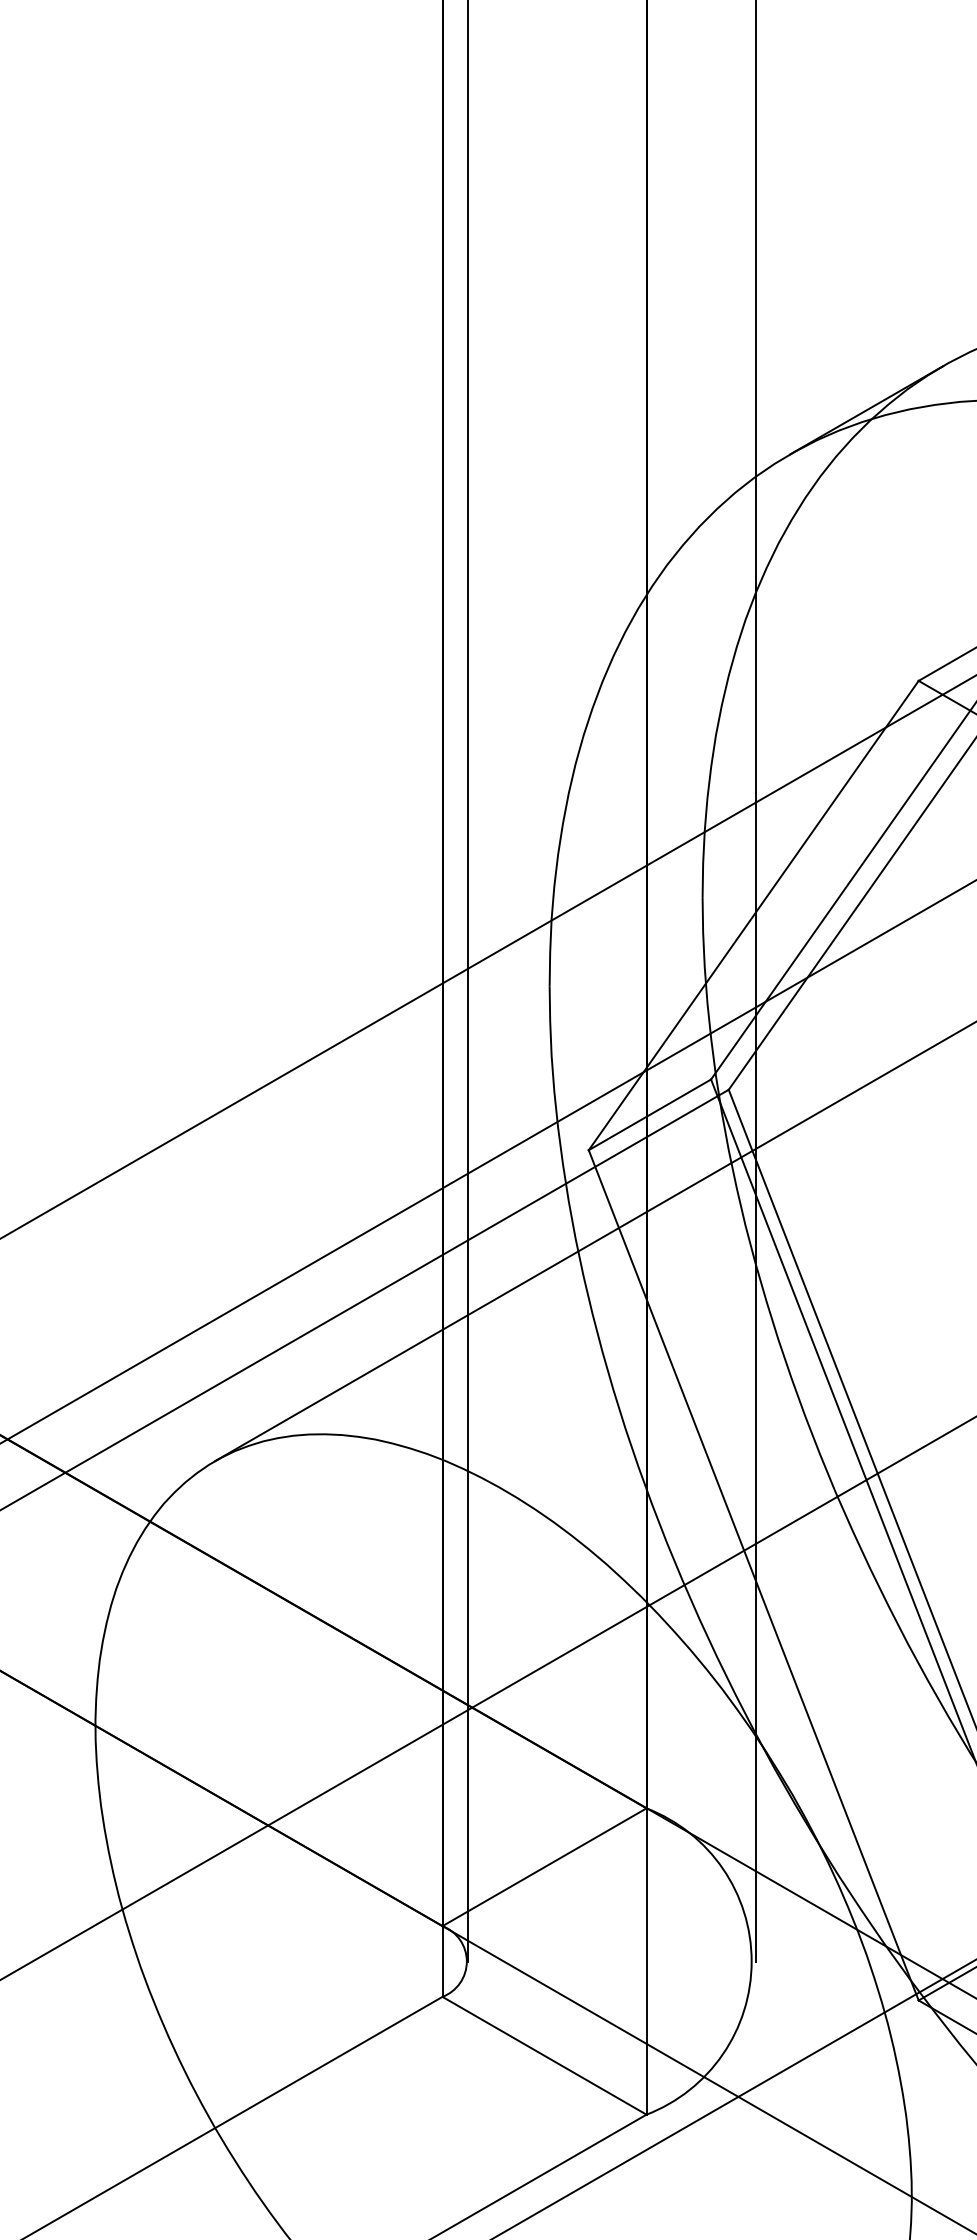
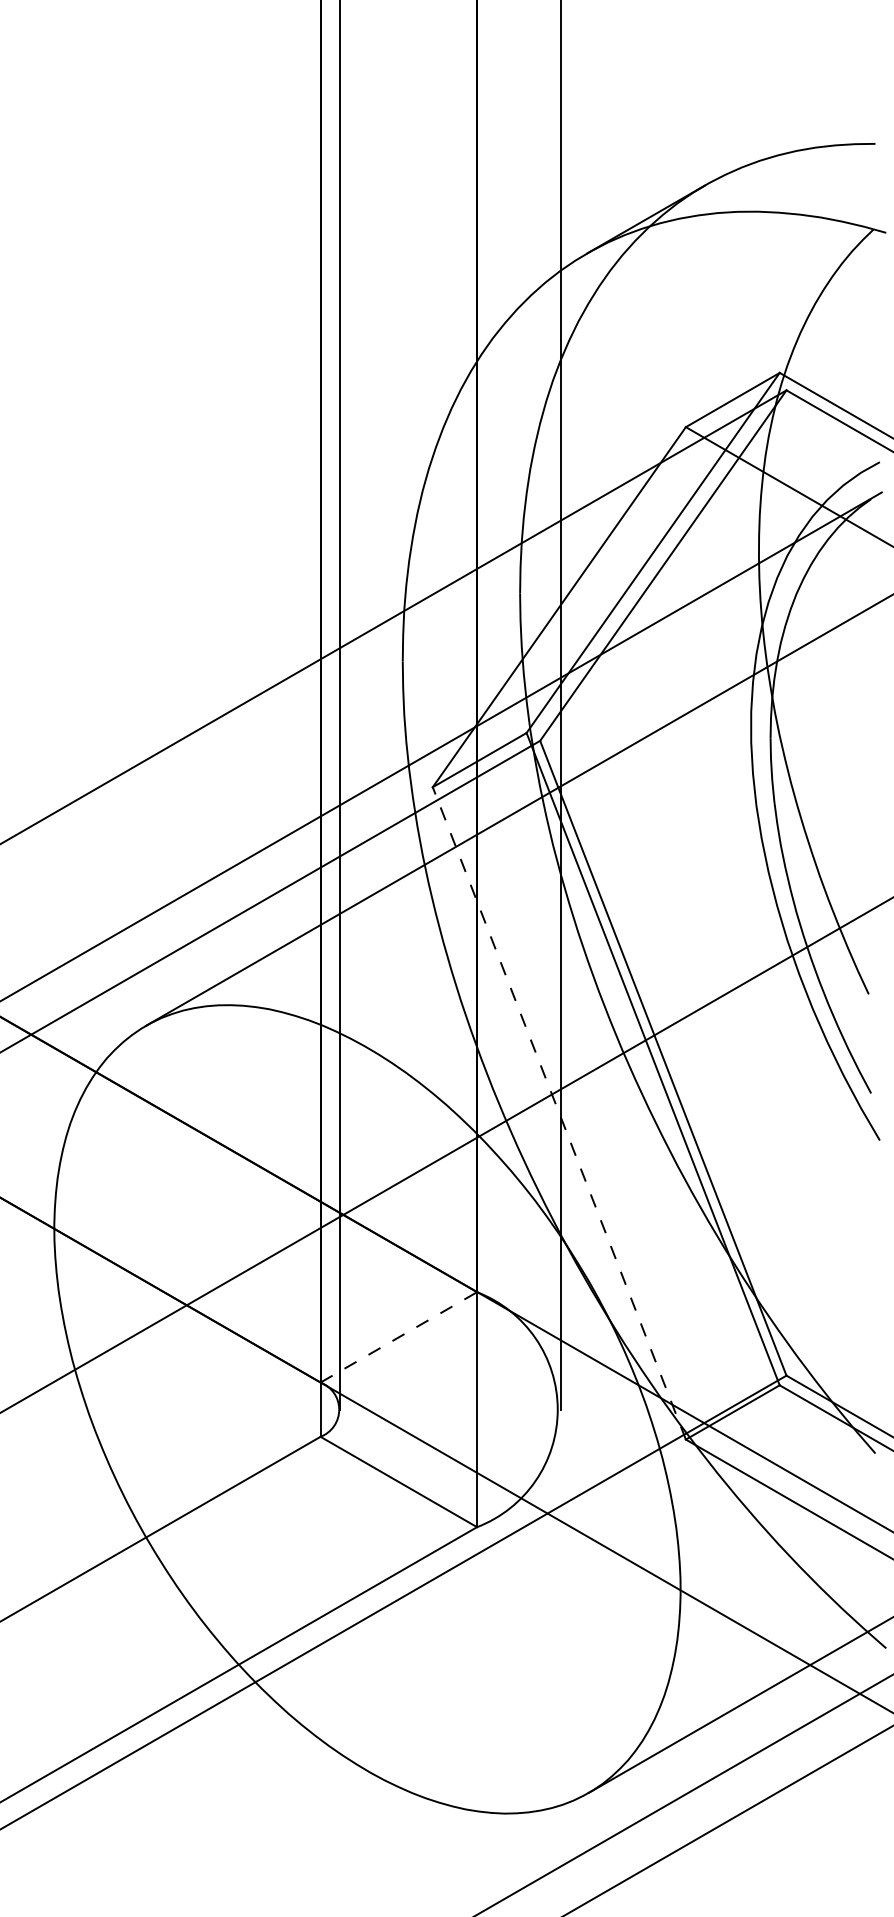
line: (753, 1575) -> (559, 1113), solid -> dashed
line: (545, 1867) -> (399, 1337), solid -> dashed

